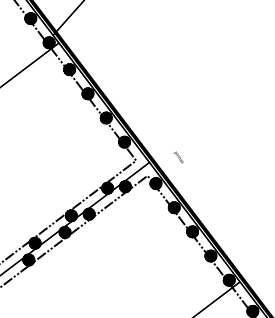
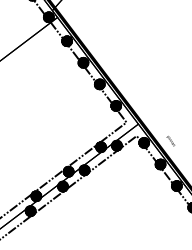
text: (178, 157) -> (170, 141), moved

